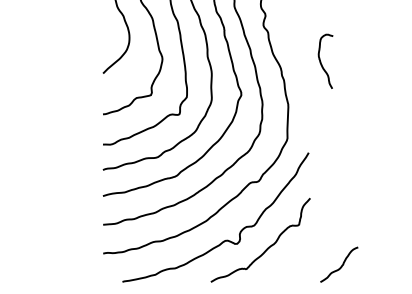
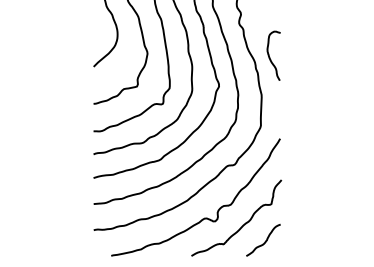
curve: (321, 61) -> (269, 55), moved
curve: (341, 265) -> (265, 240), moved

